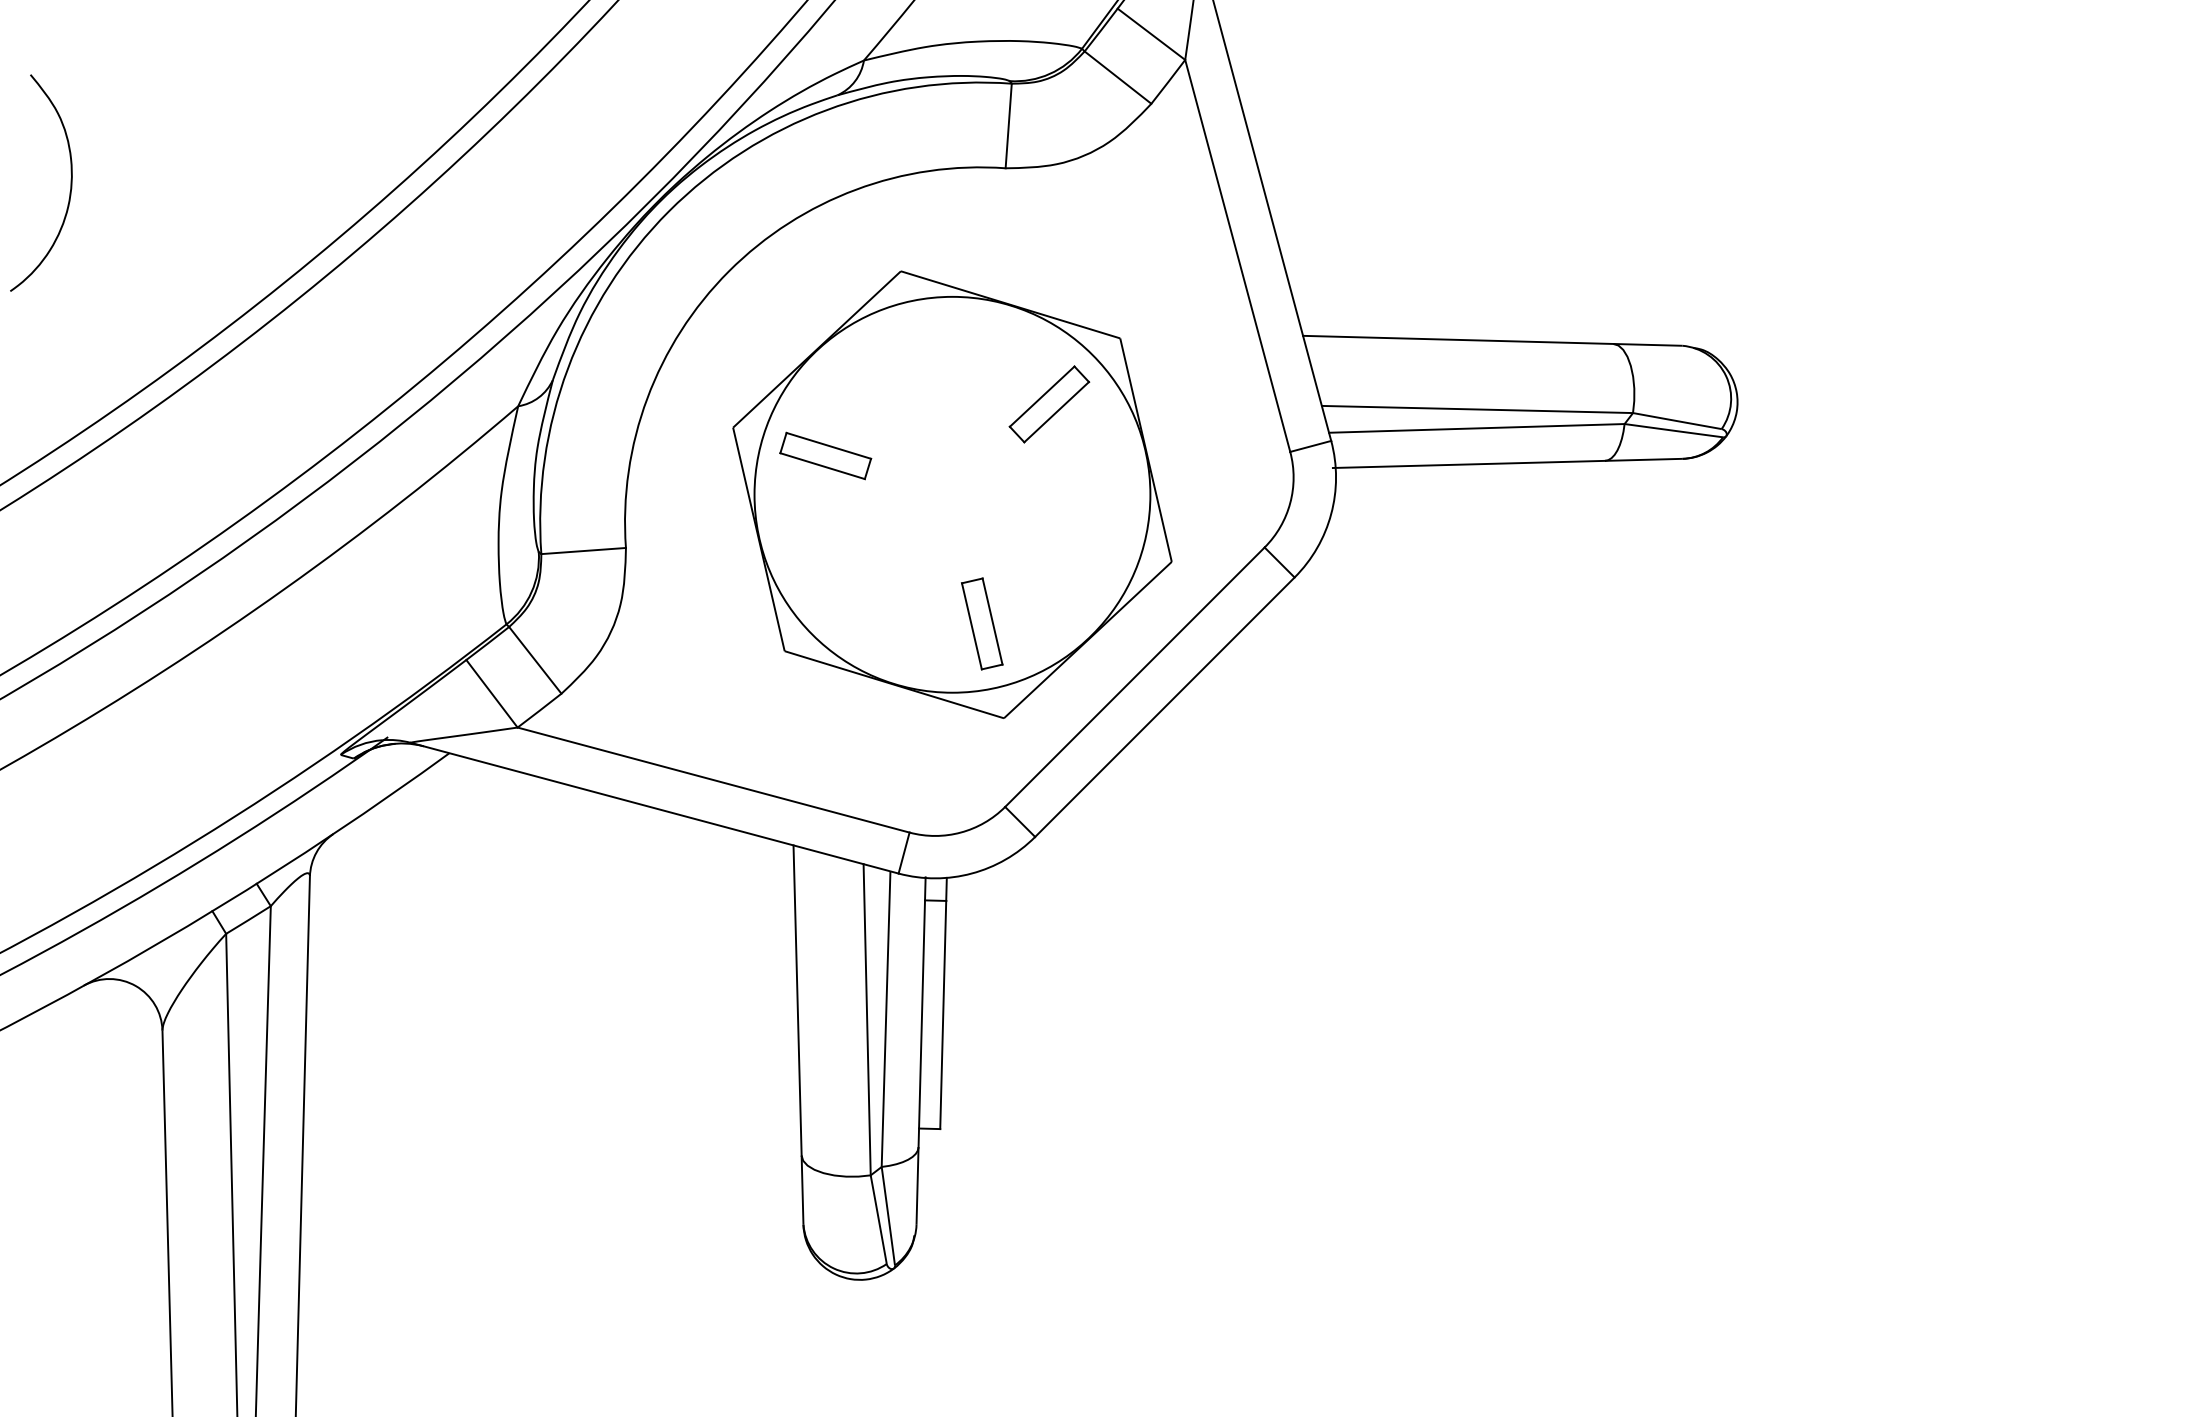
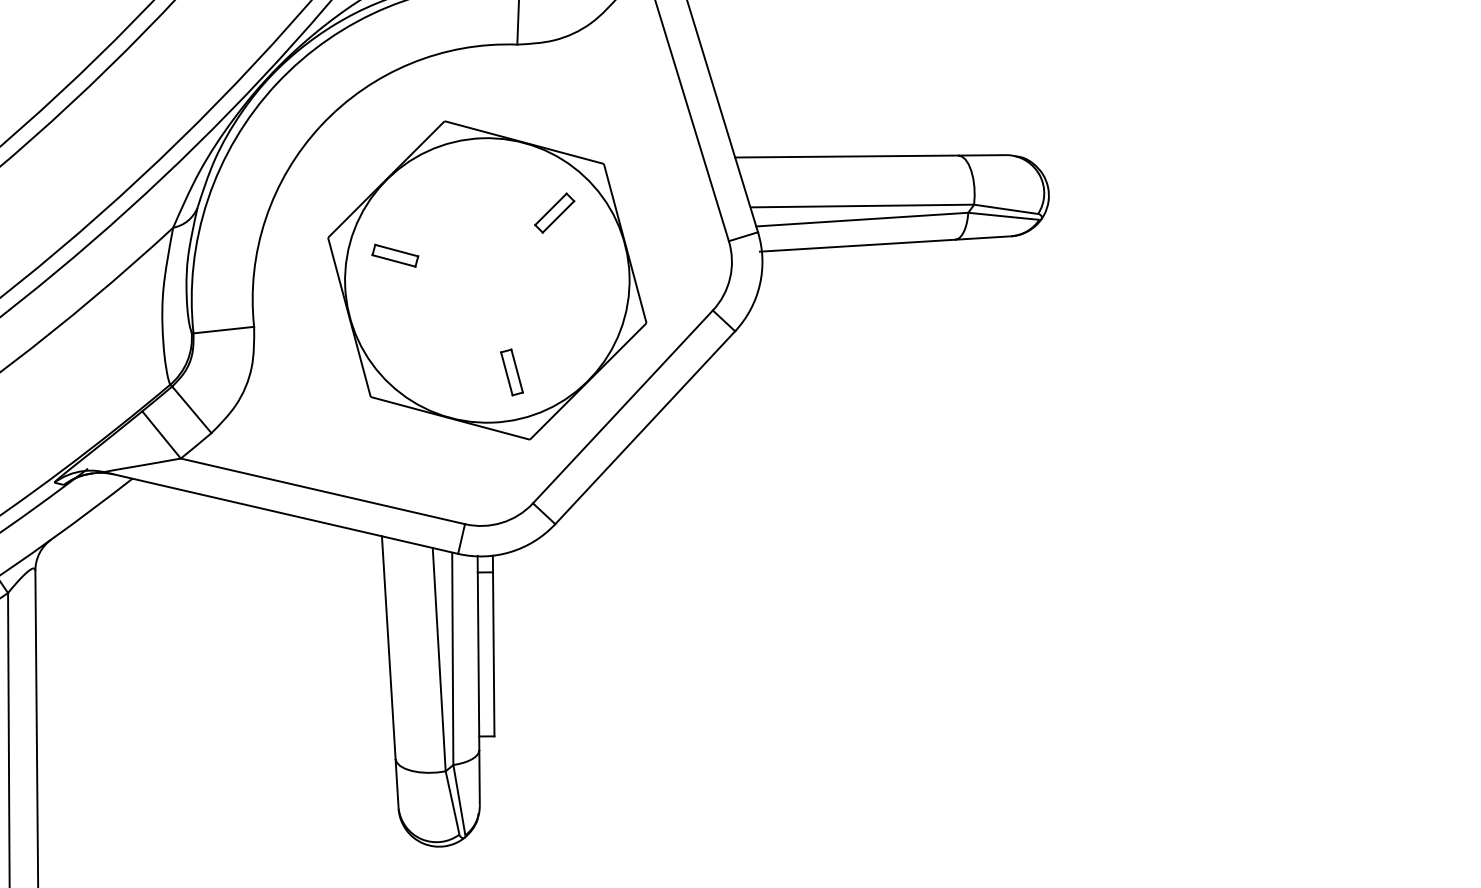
part: (1049, 404) -> (554, 213), size x0.7
part: (825, 455) -> (395, 255), size x0.7
part: (982, 623) -> (512, 372), size x0.7

